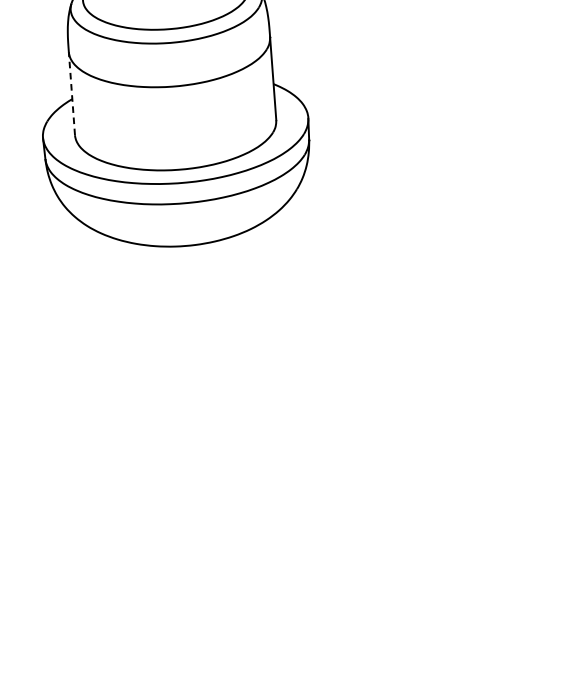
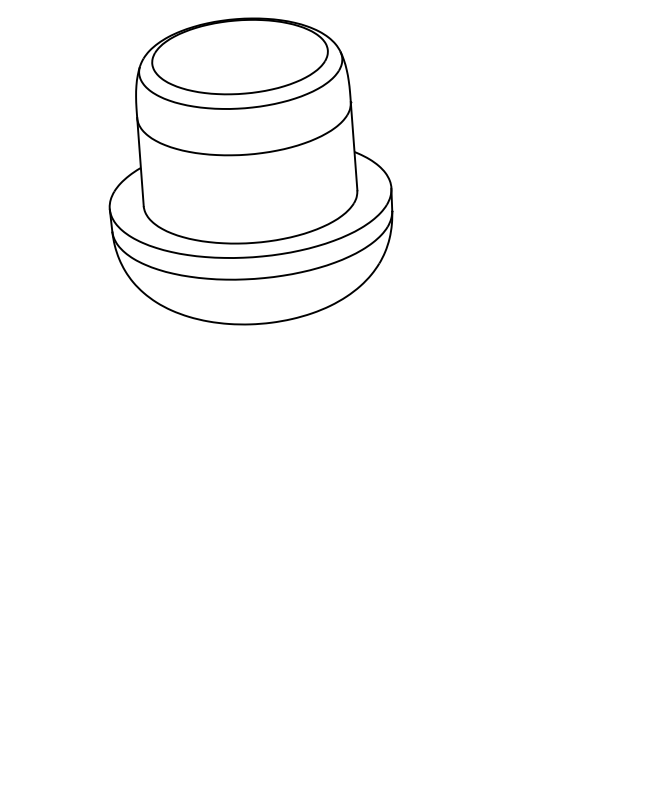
line: (71, 93) -> (140, 161), dashed -> solid

